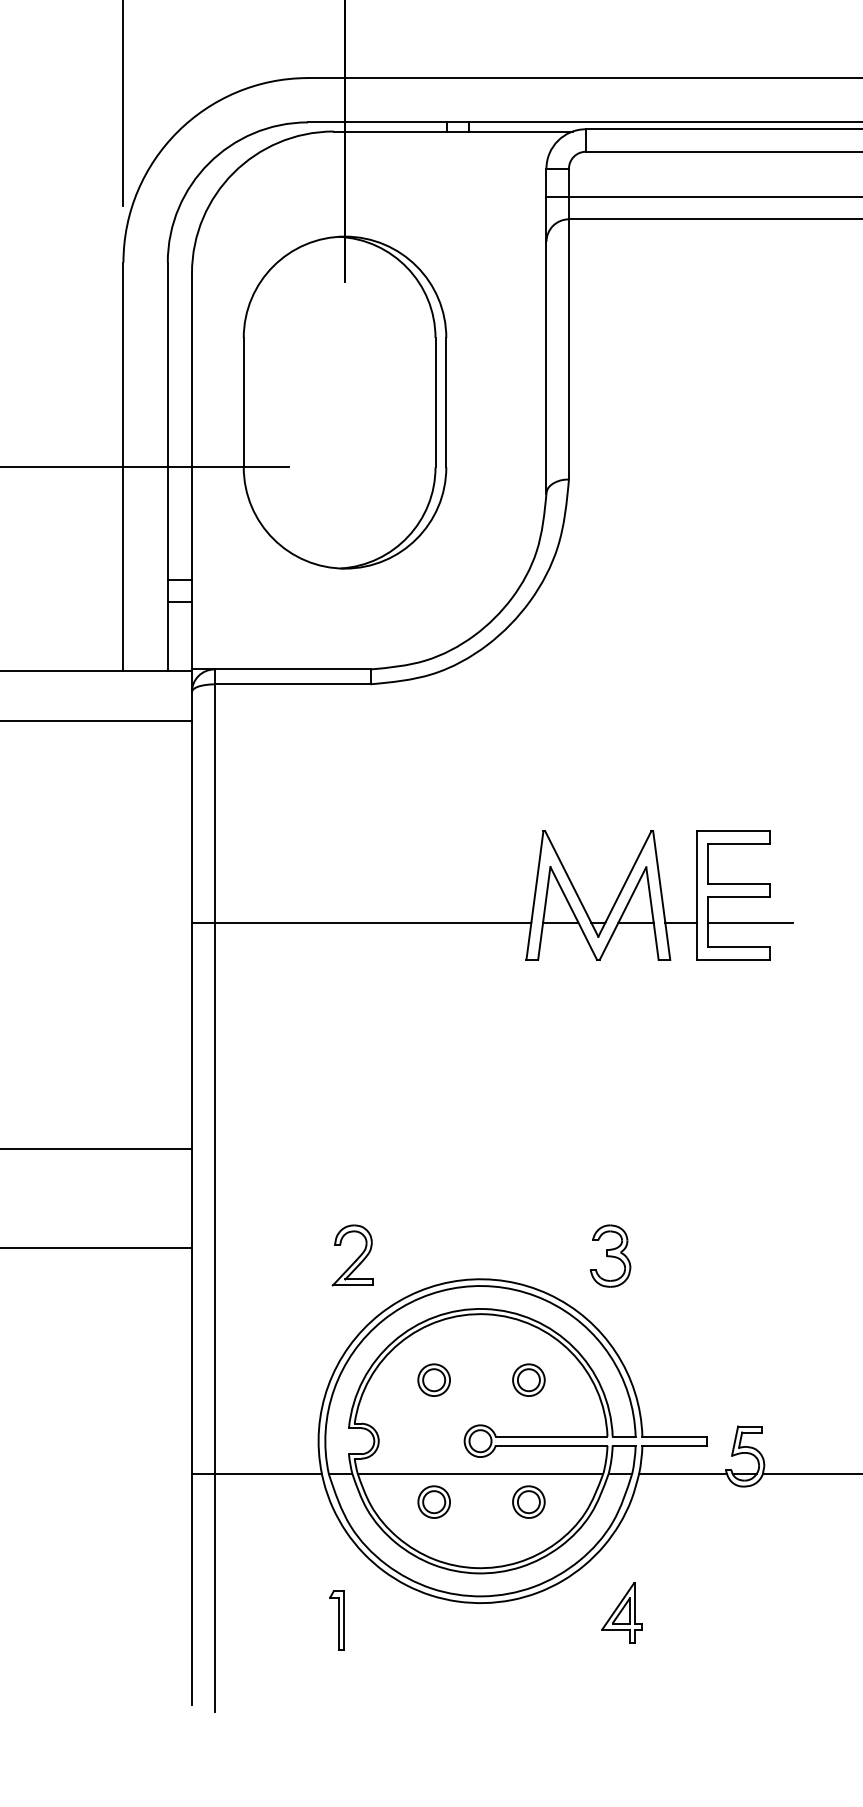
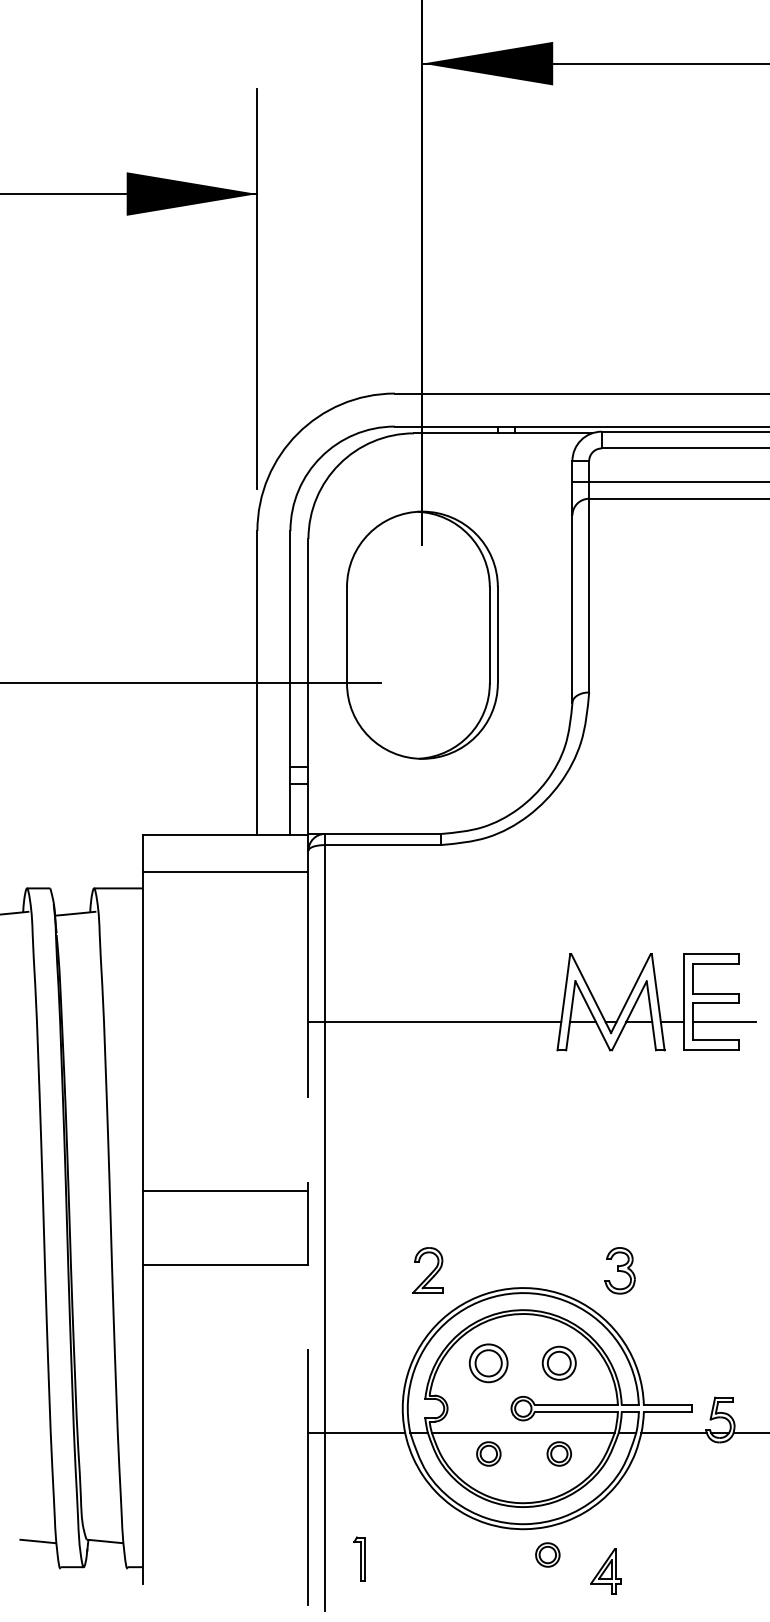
line: (192, 1197) -> (308, 1227), solid -> dashed
part: (433, 1379) -> (488, 1362), size x1.6
part: (529, 1379) -> (559, 1362), size x1.4
part: (621, 1612) -> (605, 1571), moved
part: (337, 1619) -> (359, 1558), moved
part: (512, 1637) -> (547, 1554), added

